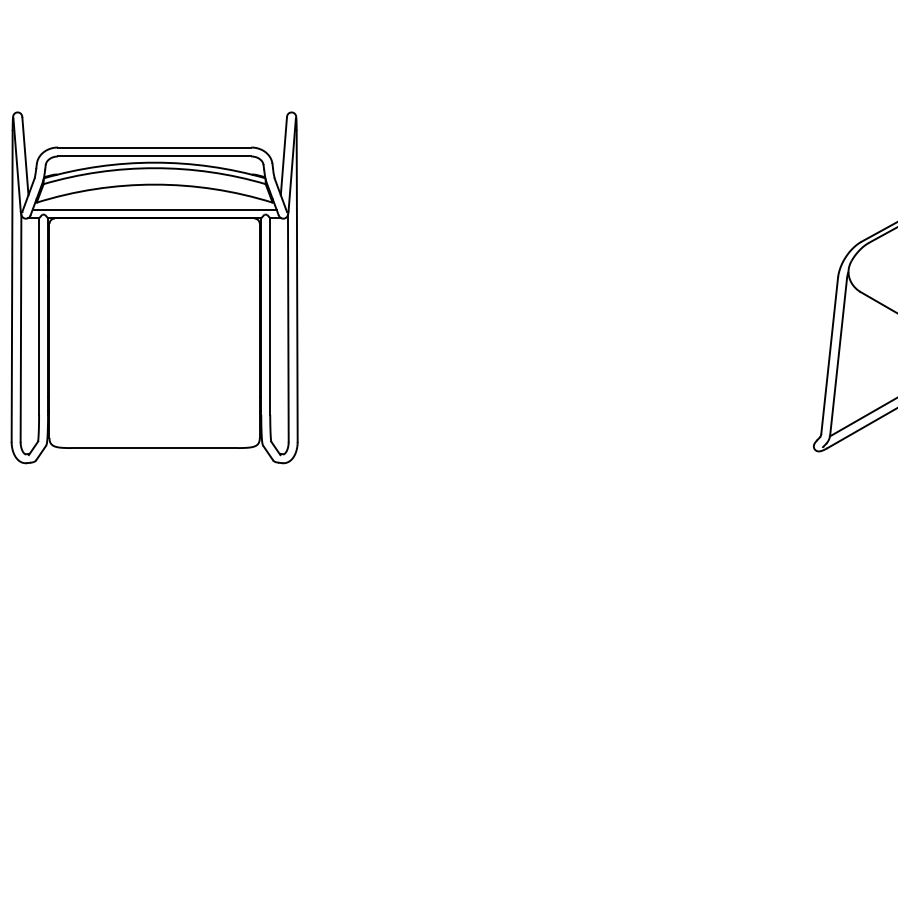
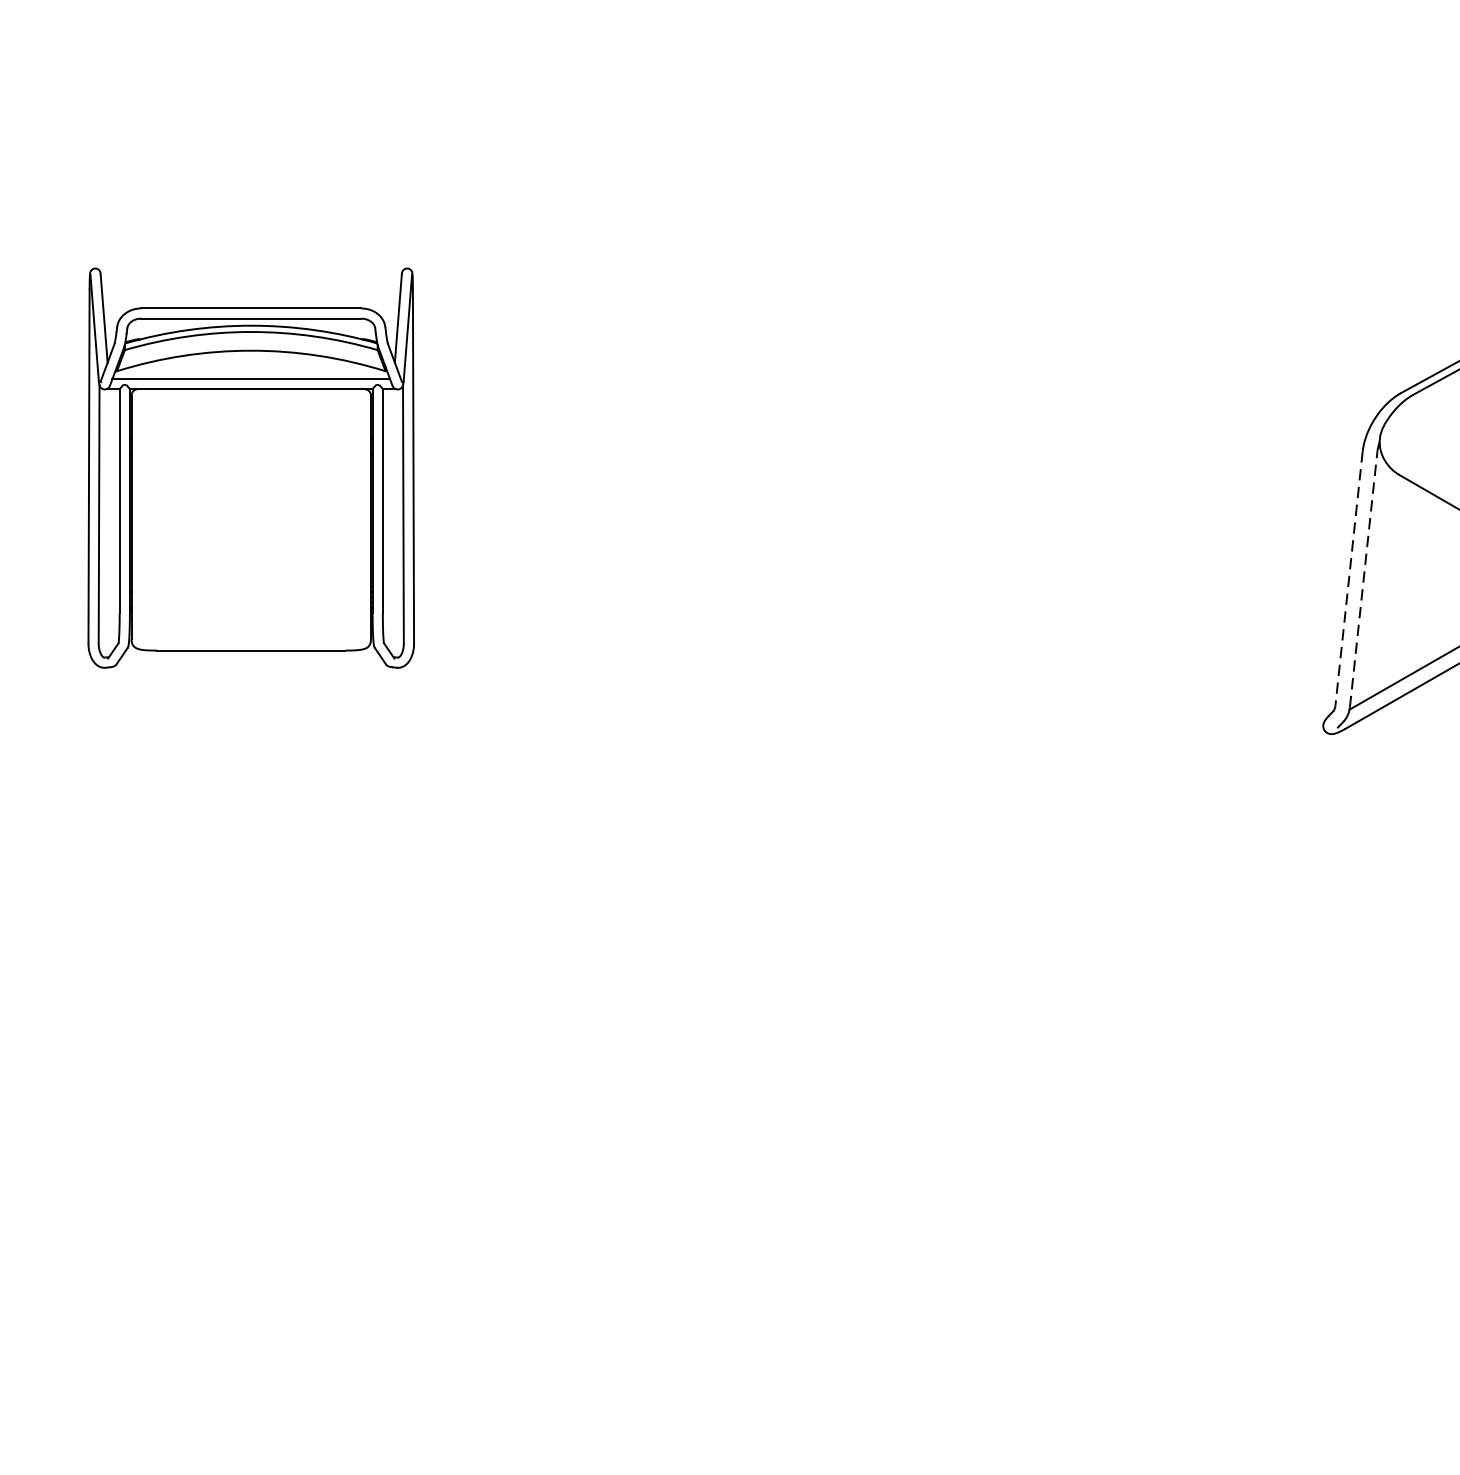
part: (154, 287) -> (251, 467), size x0.7
line: (829, 355) -> (1348, 578), solid -> dashed
line: (838, 356) -> (1363, 579), solid -> dashed

